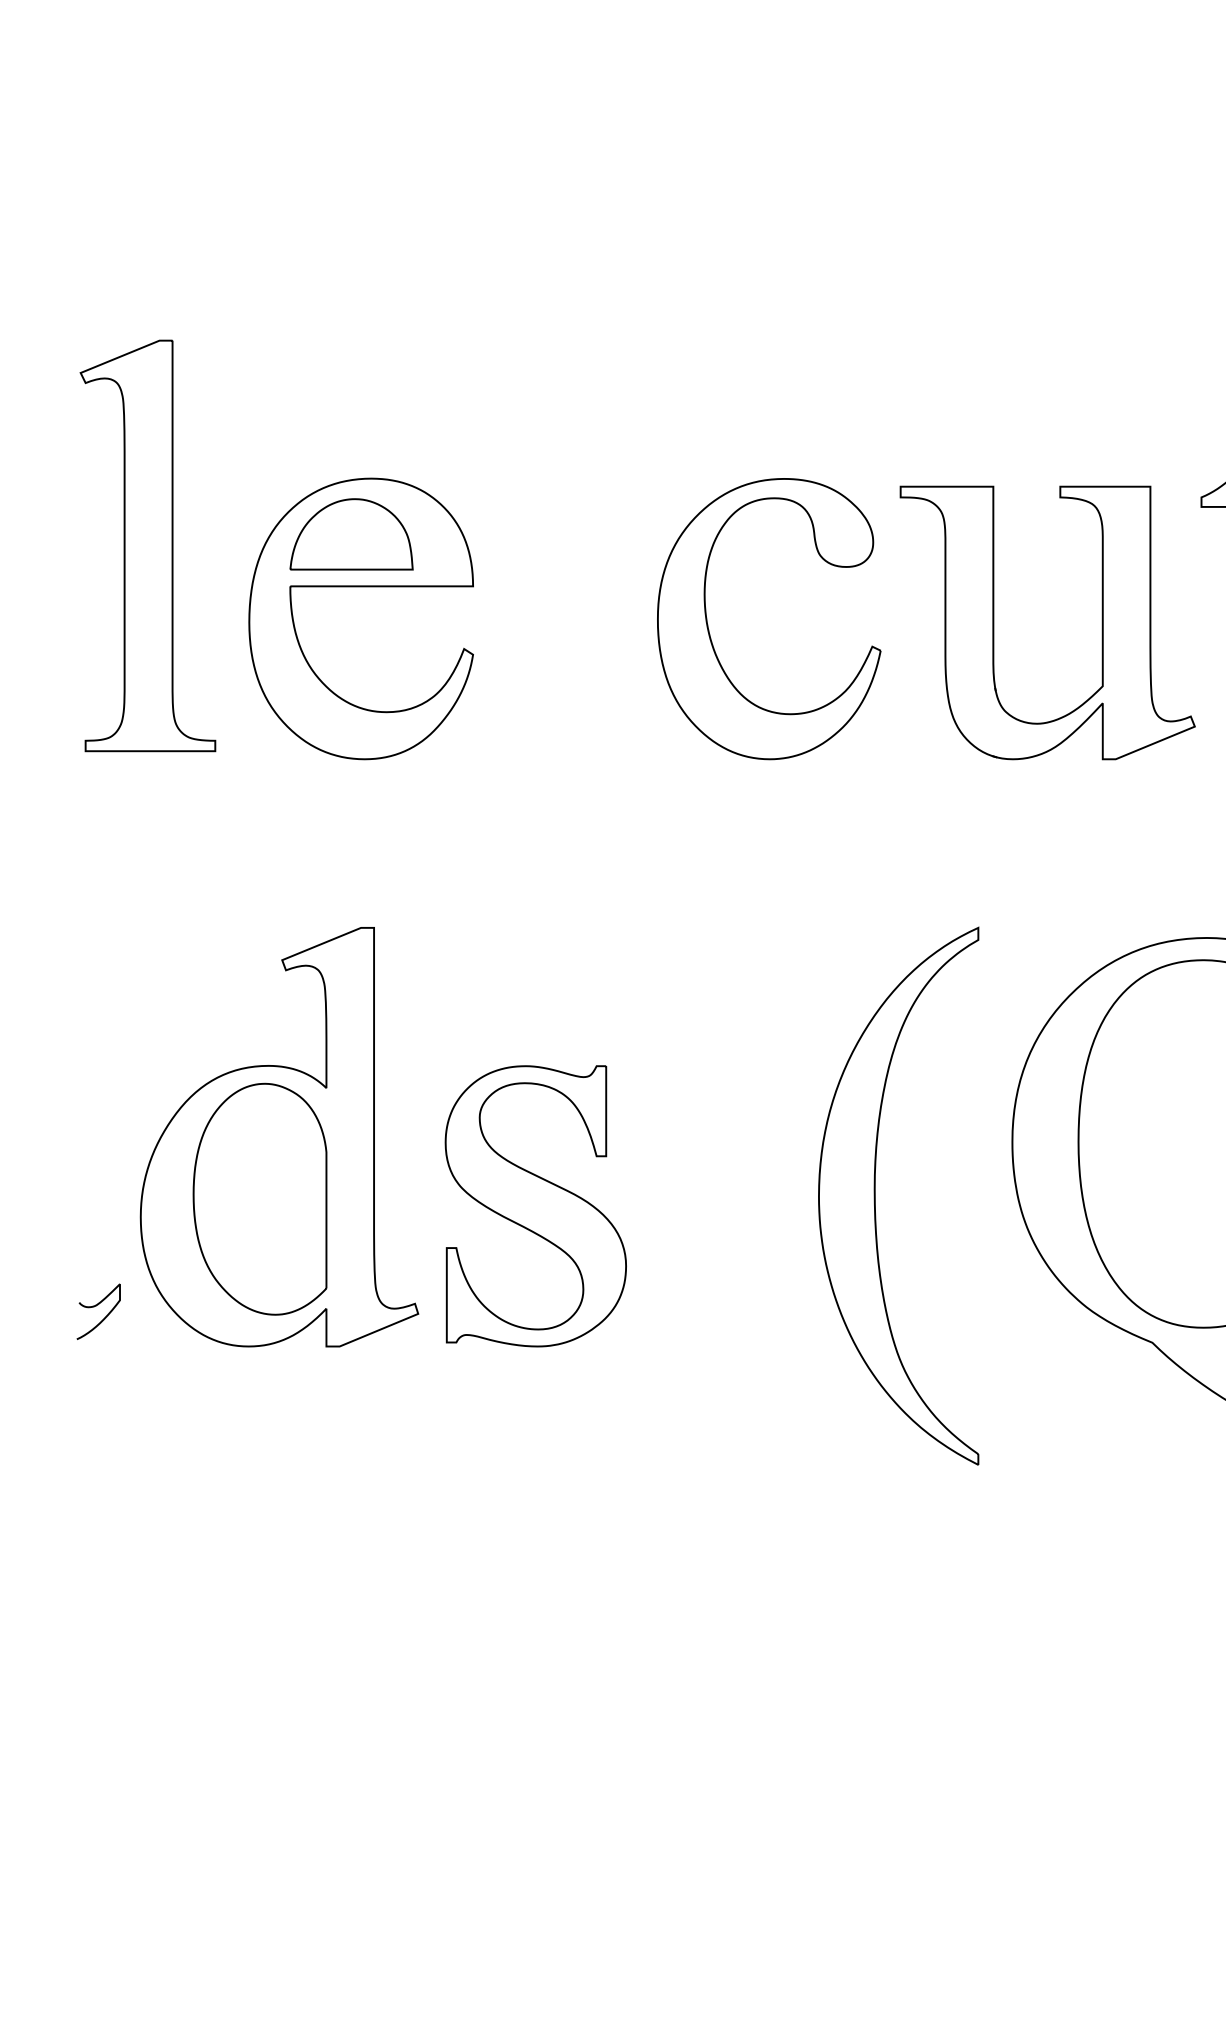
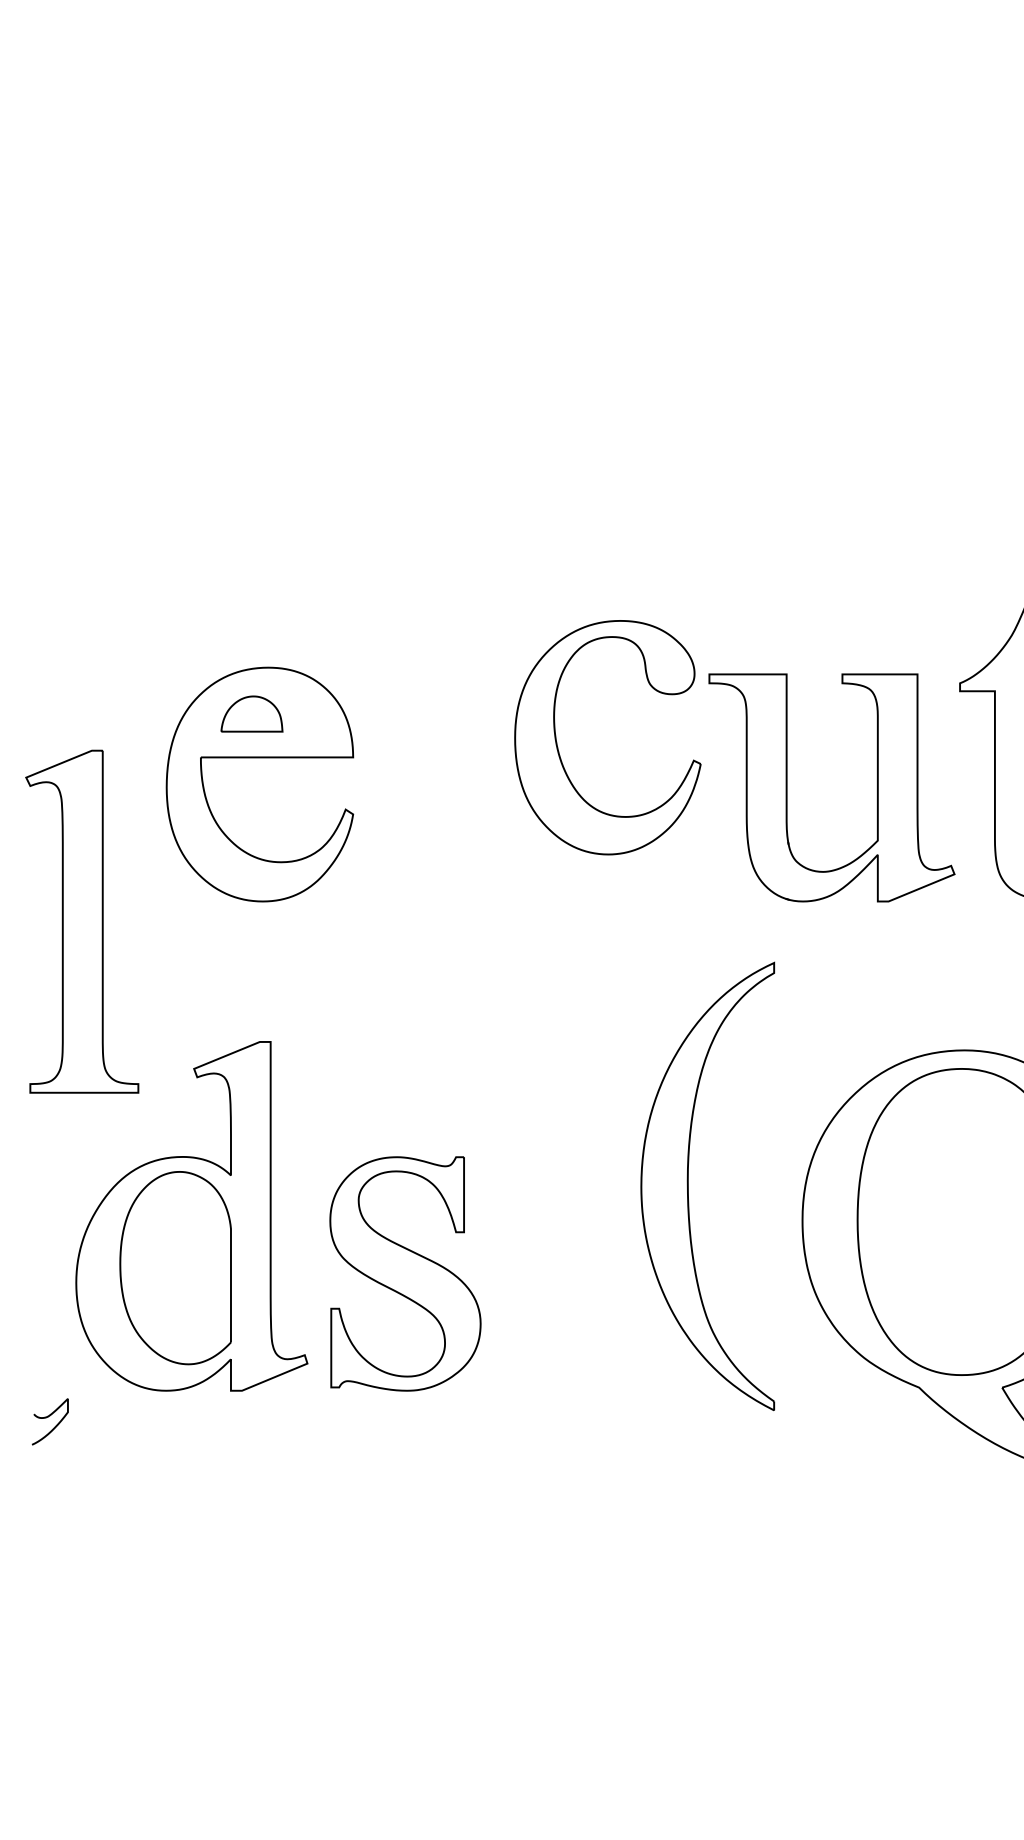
part: (351, 533) -> (251, 713), size x0.6
part: (148, 545) -> (82, 921), moved
part: (711, 635) -> (559, 751), moved
part: (875, 1196) -> (688, 1186), moved
curve: (96, 1306) -> (48, 1417), moved

